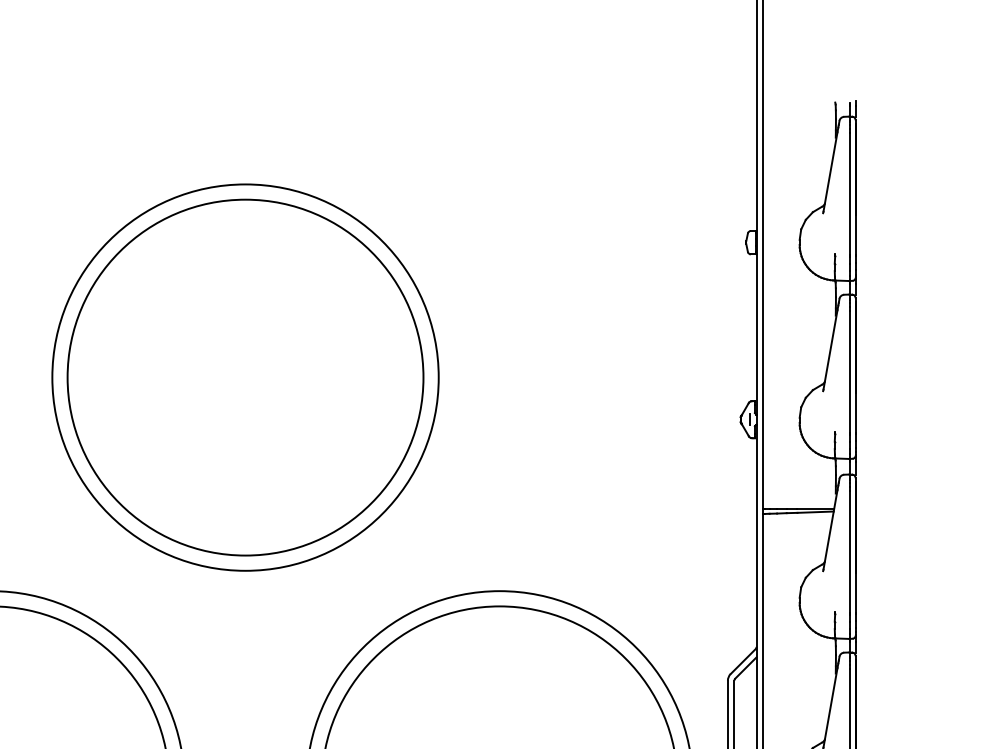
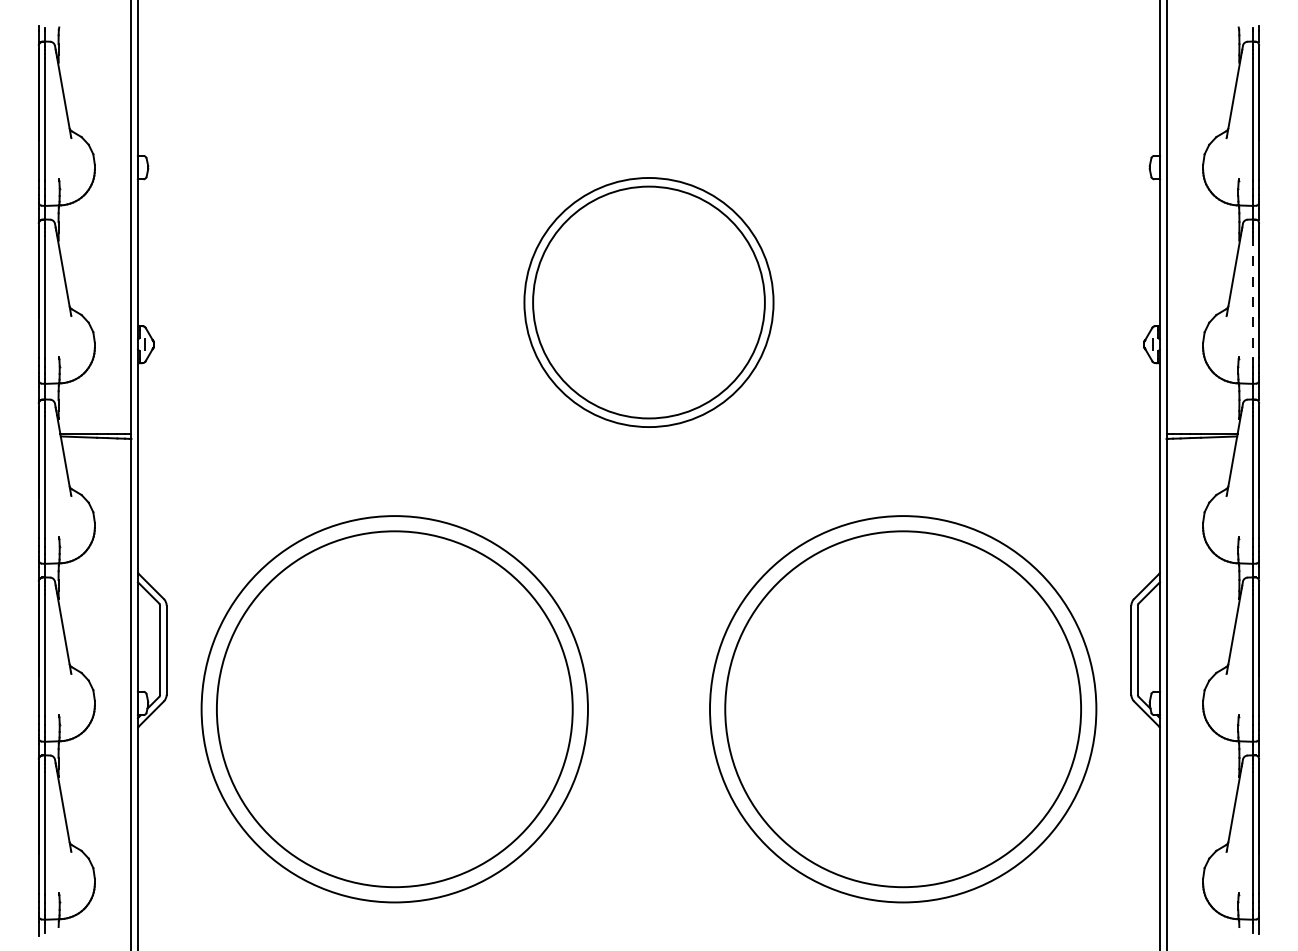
line: (849, 371) -> (1252, 296), solid -> dashed
circle: (245, 377) -> (648, 302), size x0.6
circle: (245, 377) -> (648, 302), size x0.7

